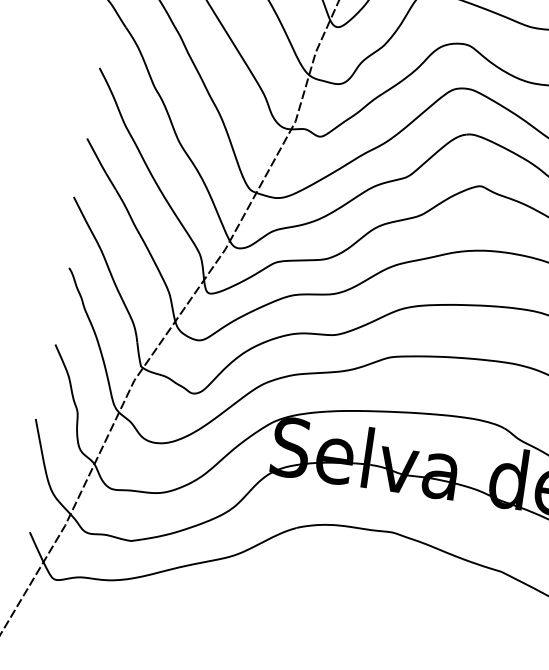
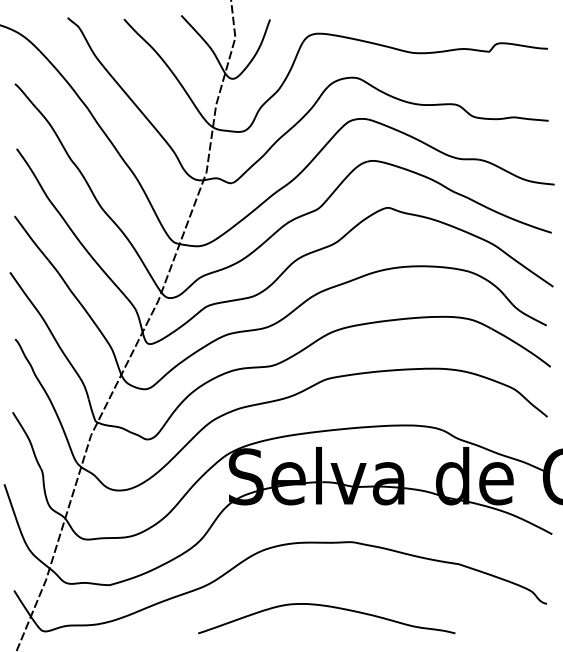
curve: (357, 597) -> (328, 607), added

